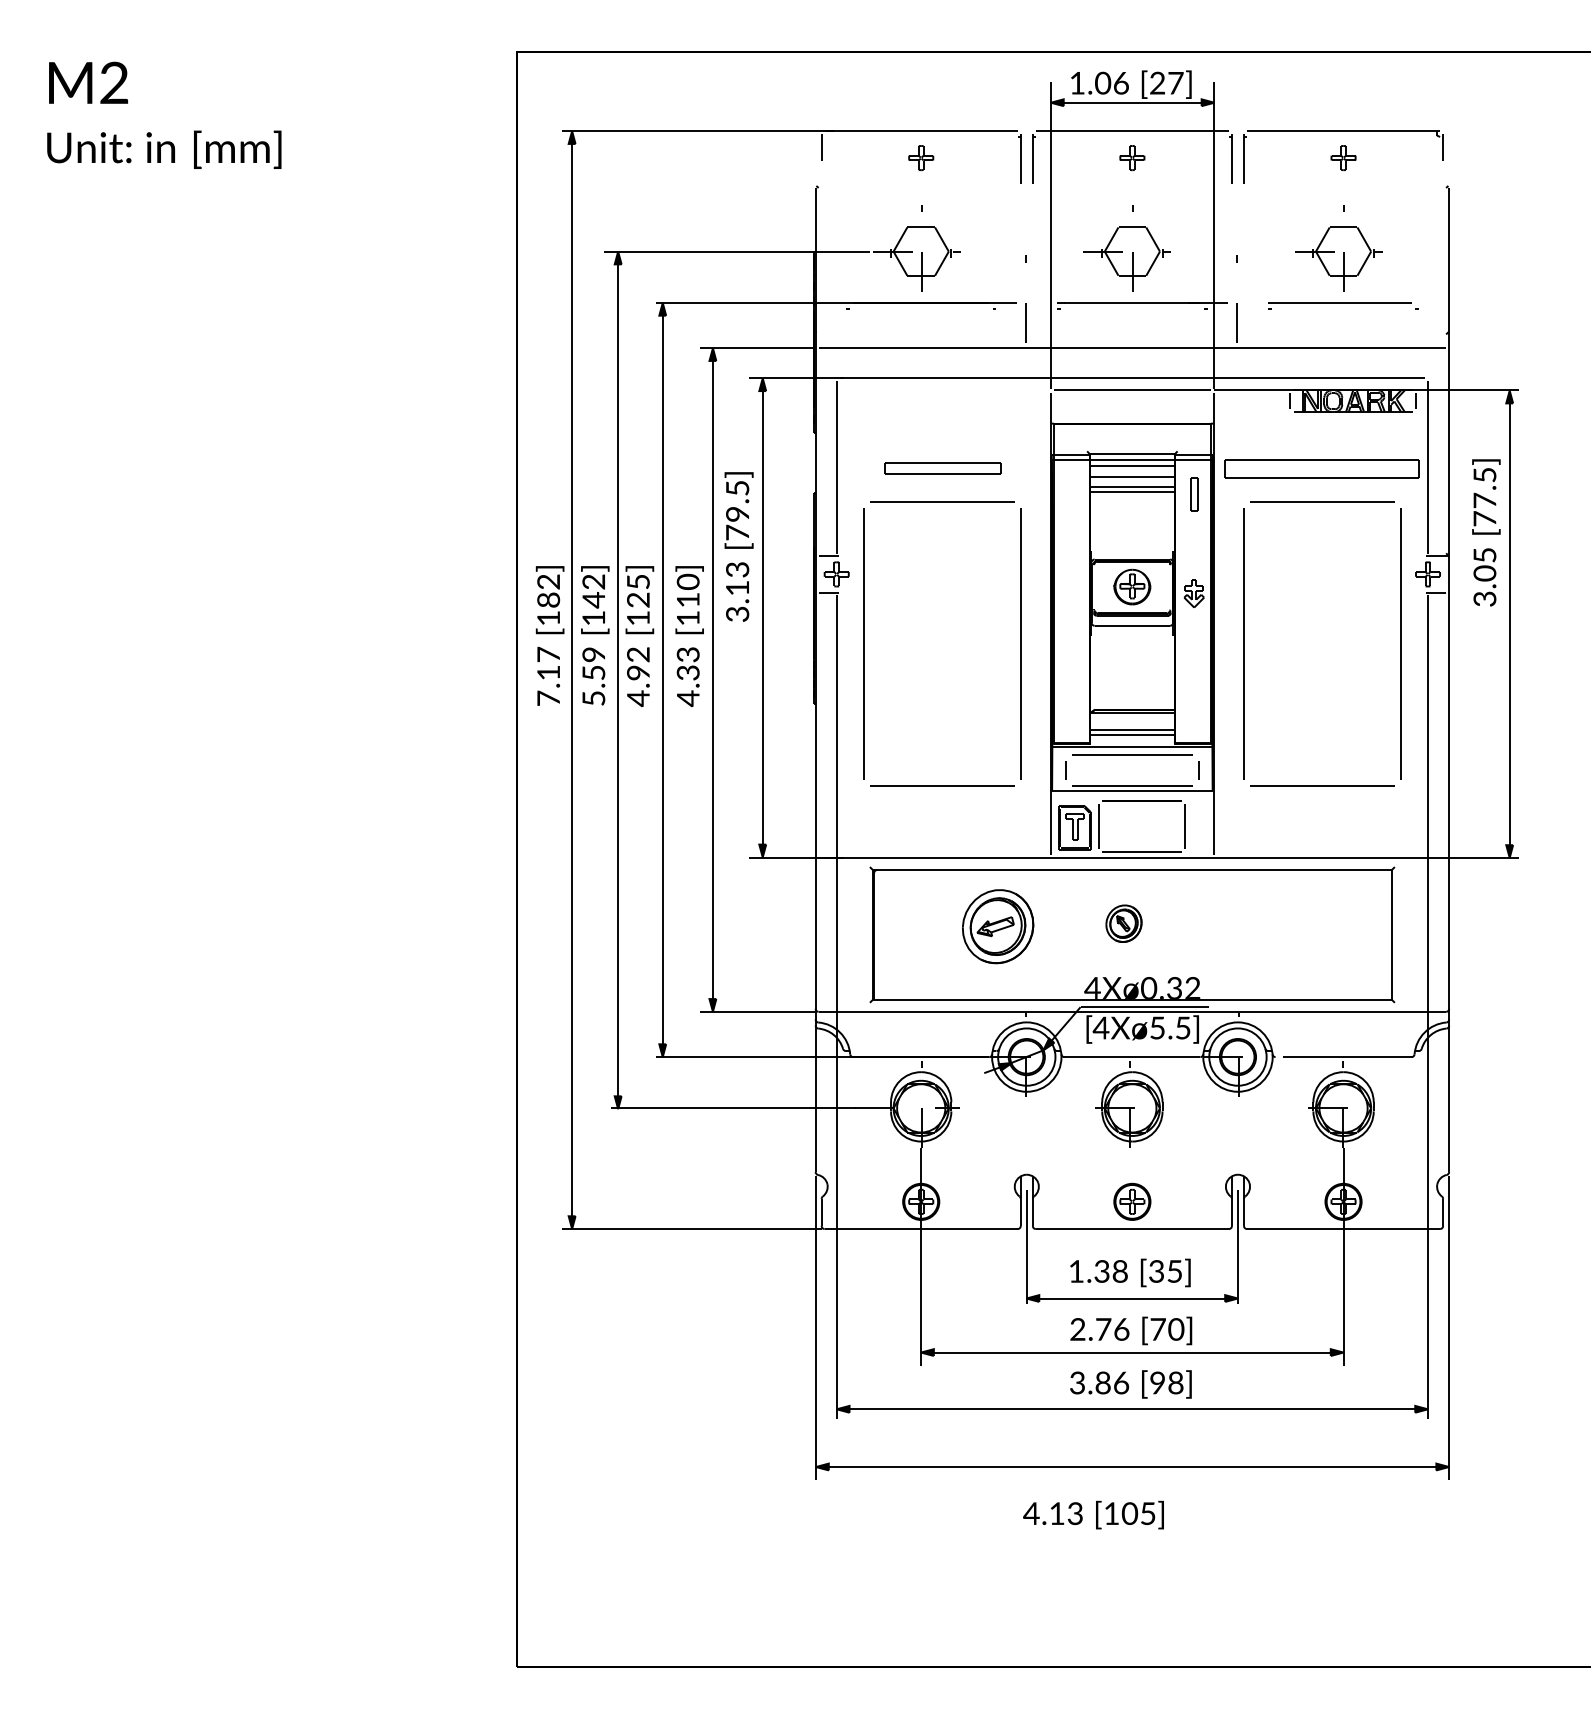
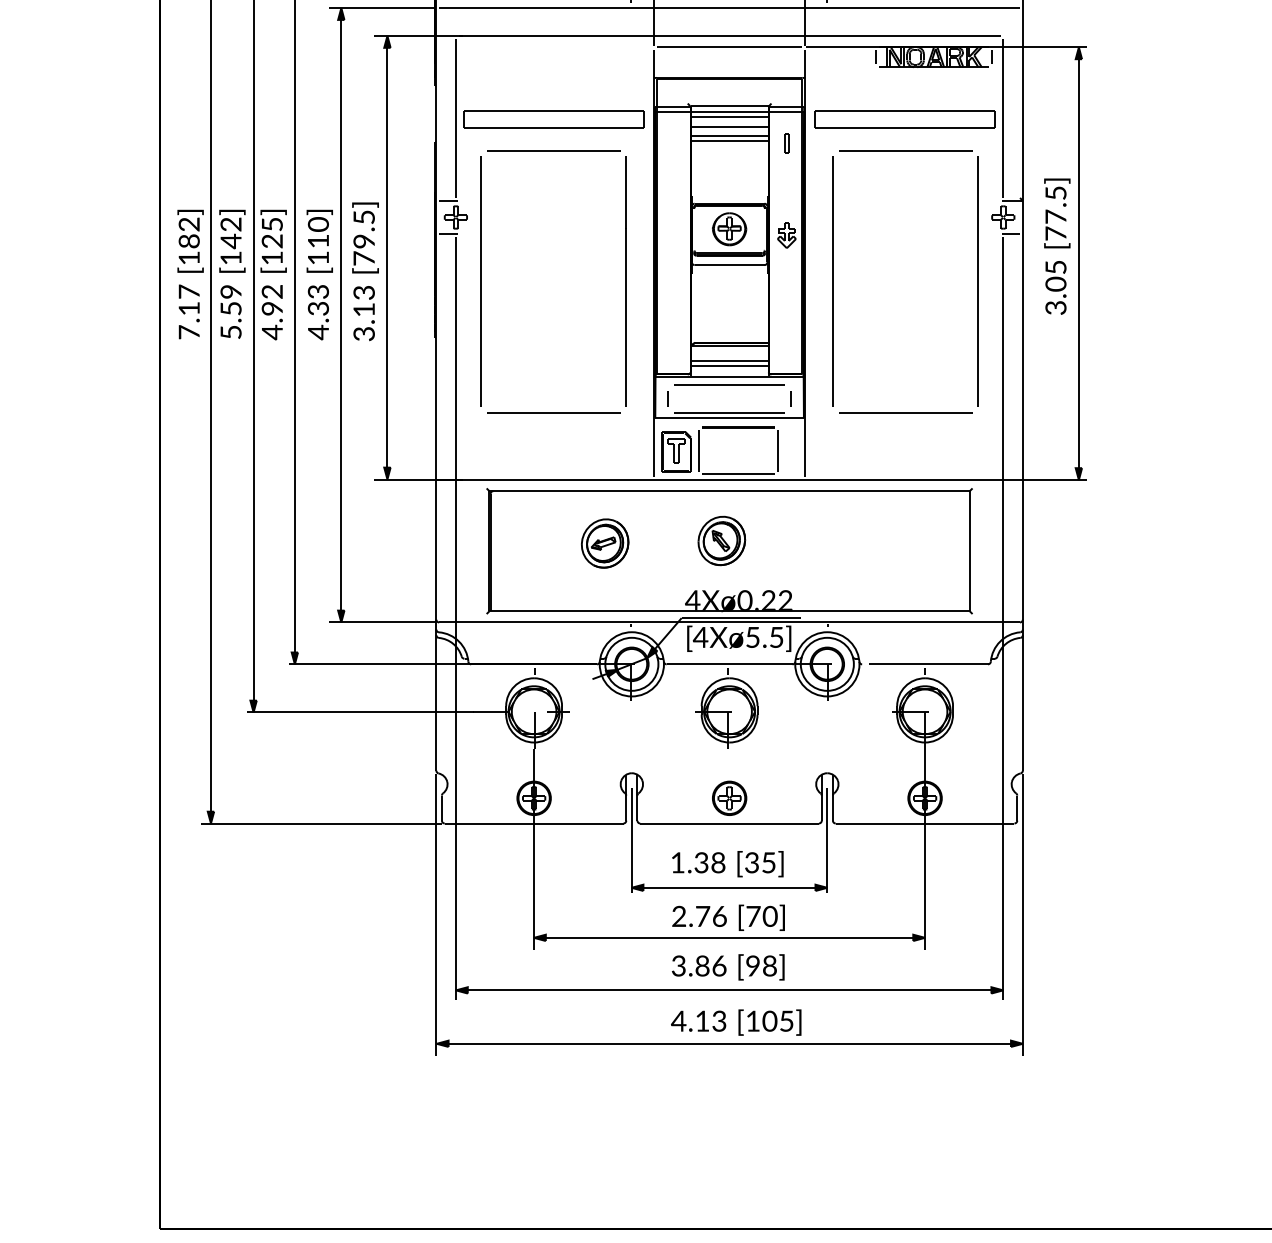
part: (942, 468) -> (553, 119), size x1.67
part: (1193, 494) -> (786, 143), size x0.62
text: (1486, 532) -> (1057, 246), moved
text: (738, 546) -> (364, 271), moved
part: (1123, 923) -> (721, 540), size x1.43
part: (997, 926) -> (604, 543), size x0.71
text: (1174, 989) -> (768, 601), 4Xø0.32 -> 4Xø0.22
text: (1093, 1514) -> (736, 1022), moved

